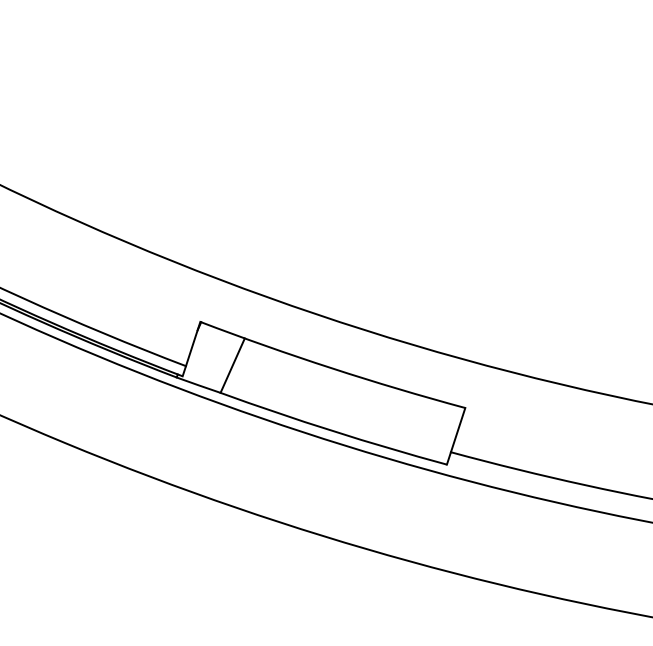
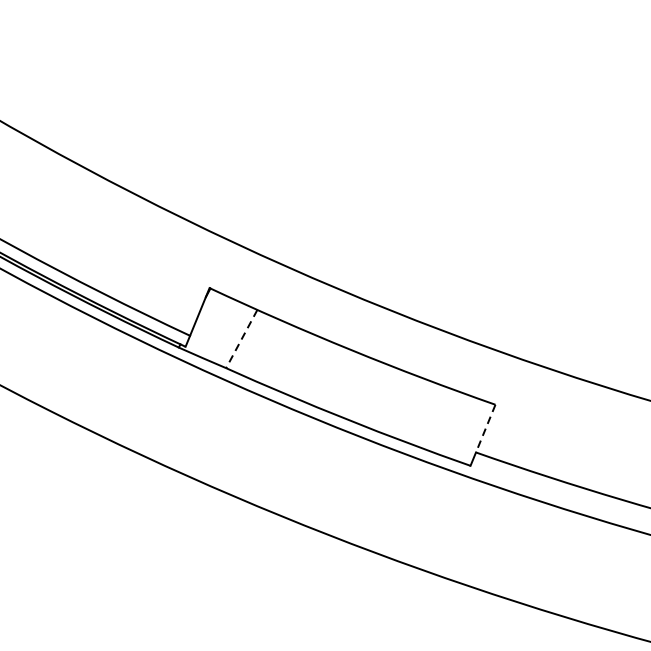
line: (232, 365) -> (241, 338), solid -> dashed
line: (457, 430) -> (485, 428), solid -> dashed

